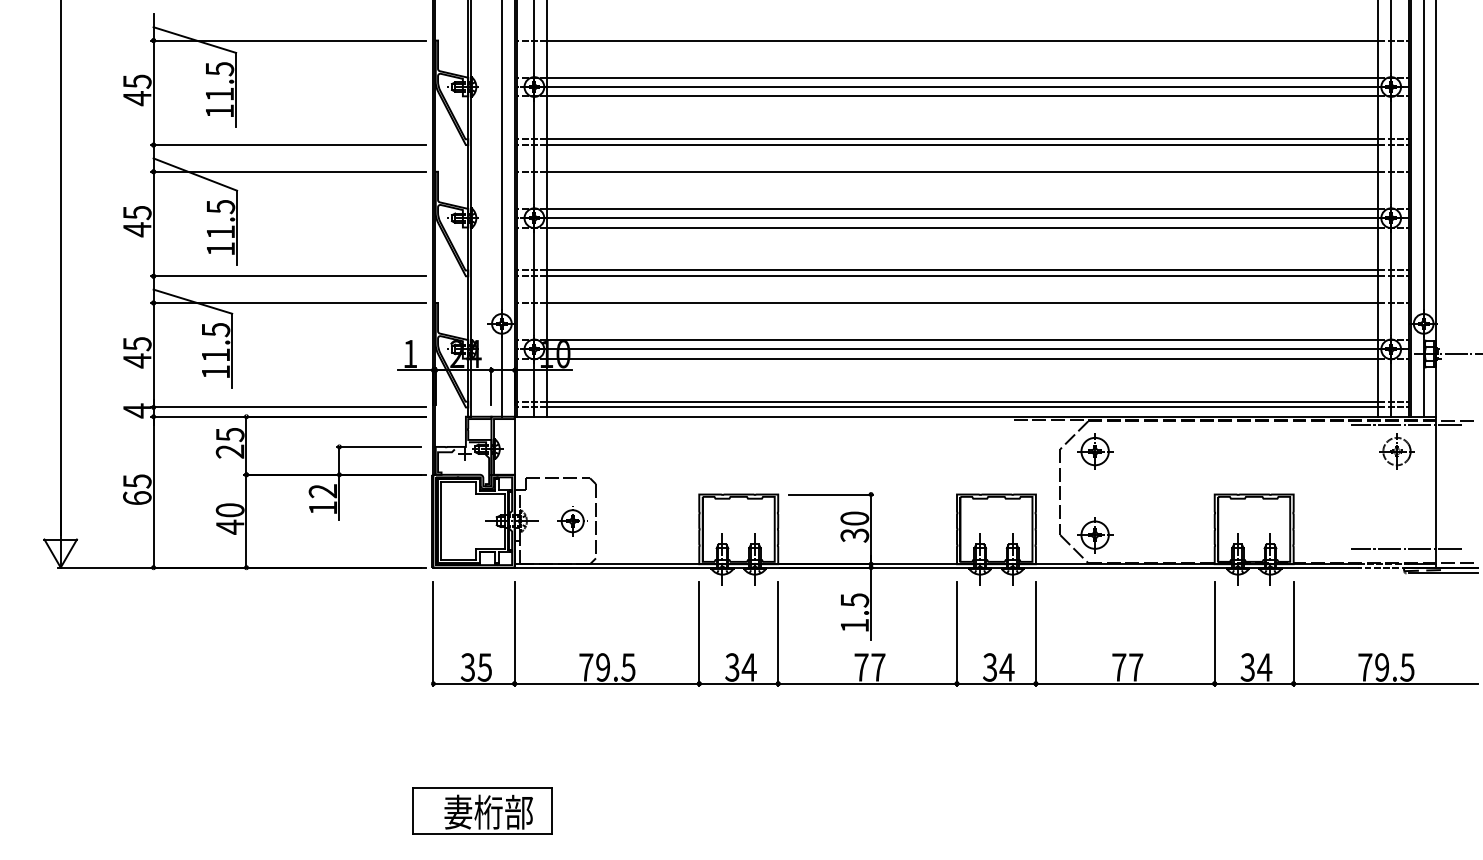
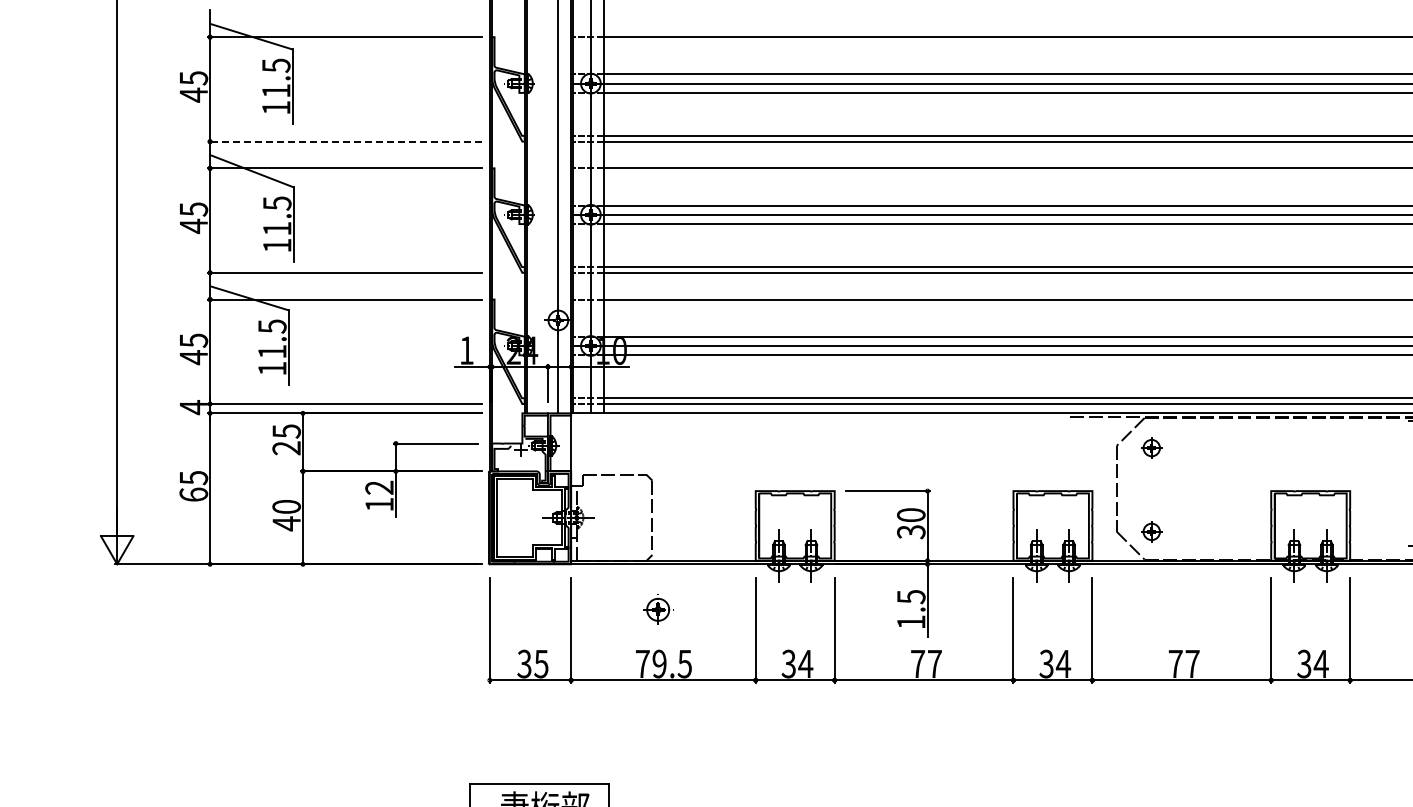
line: (288, 145) -> (344, 142), solid -> dashed
part: (1095, 451) -> (1151, 448), size x0.6
part: (572, 521) -> (657, 610), moved
part: (1095, 535) -> (1151, 532), size x0.6

